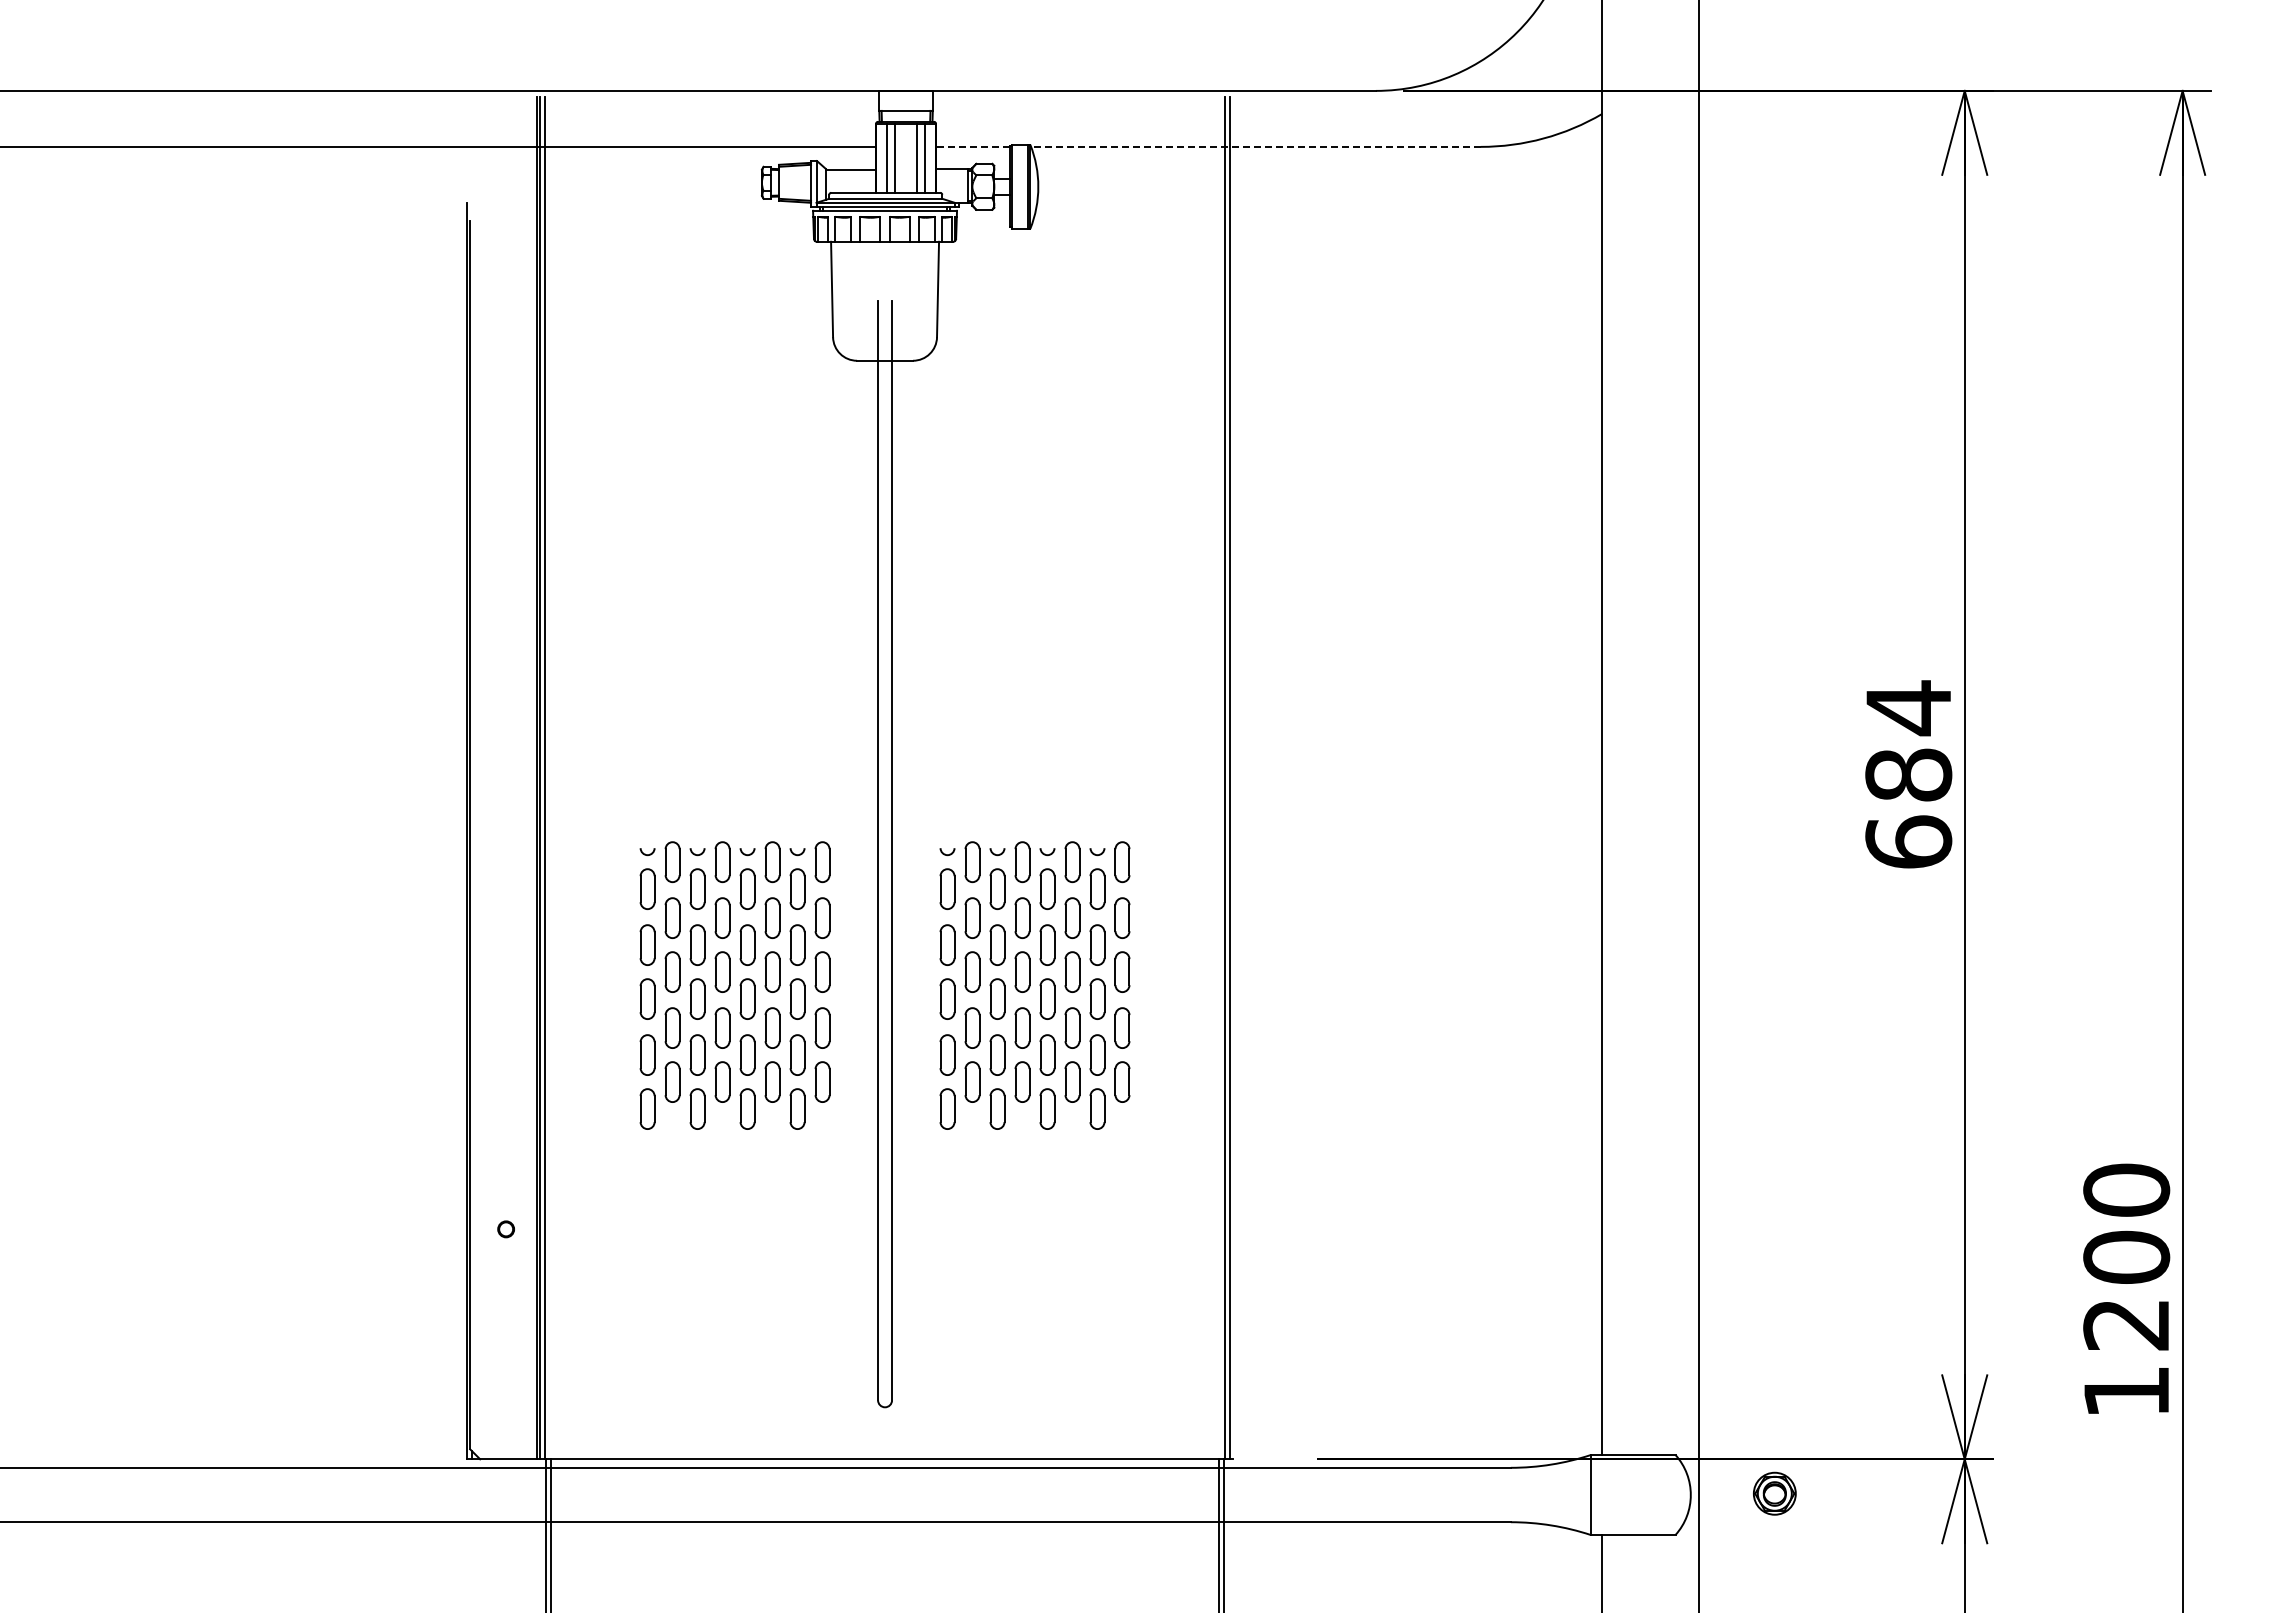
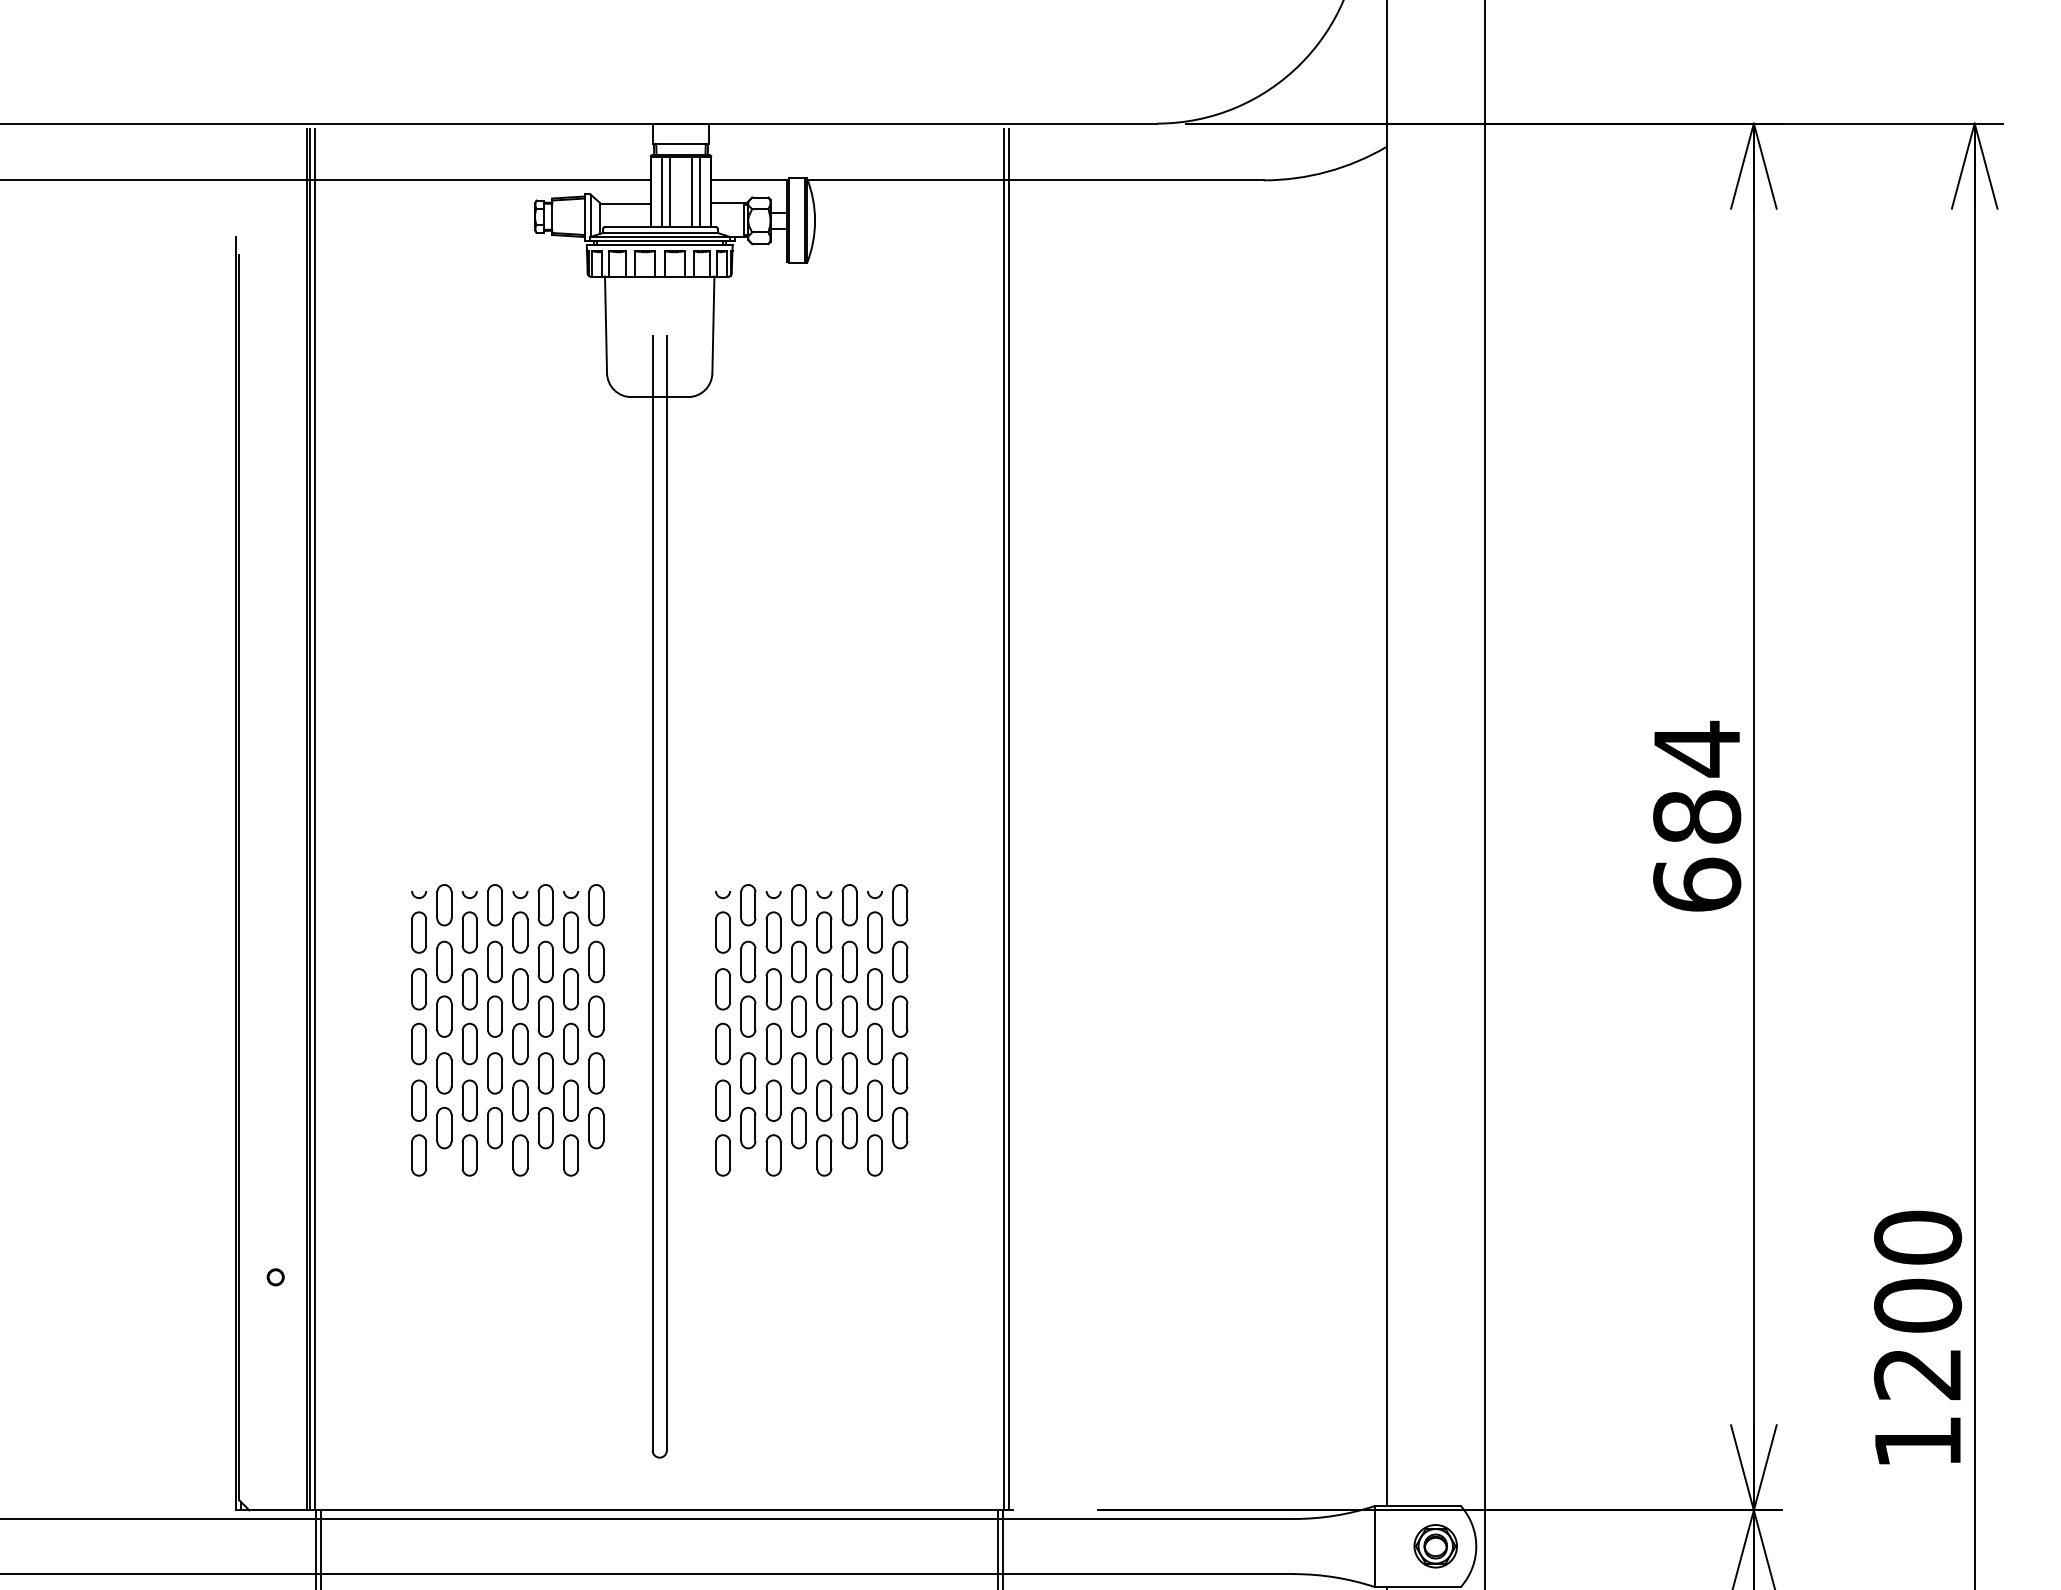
line: (972, 146) -> (748, 179), dashed -> solid
line: (1256, 146) -> (1036, 179), dashed -> solid
part: (1774, 1493) -> (1435, 1546), moved

